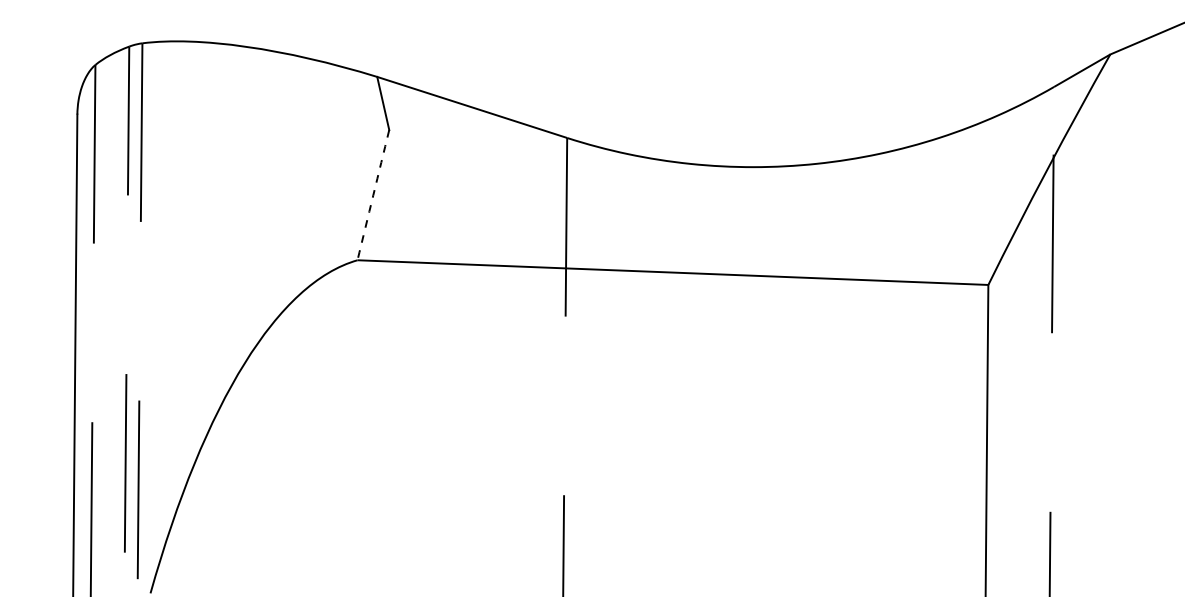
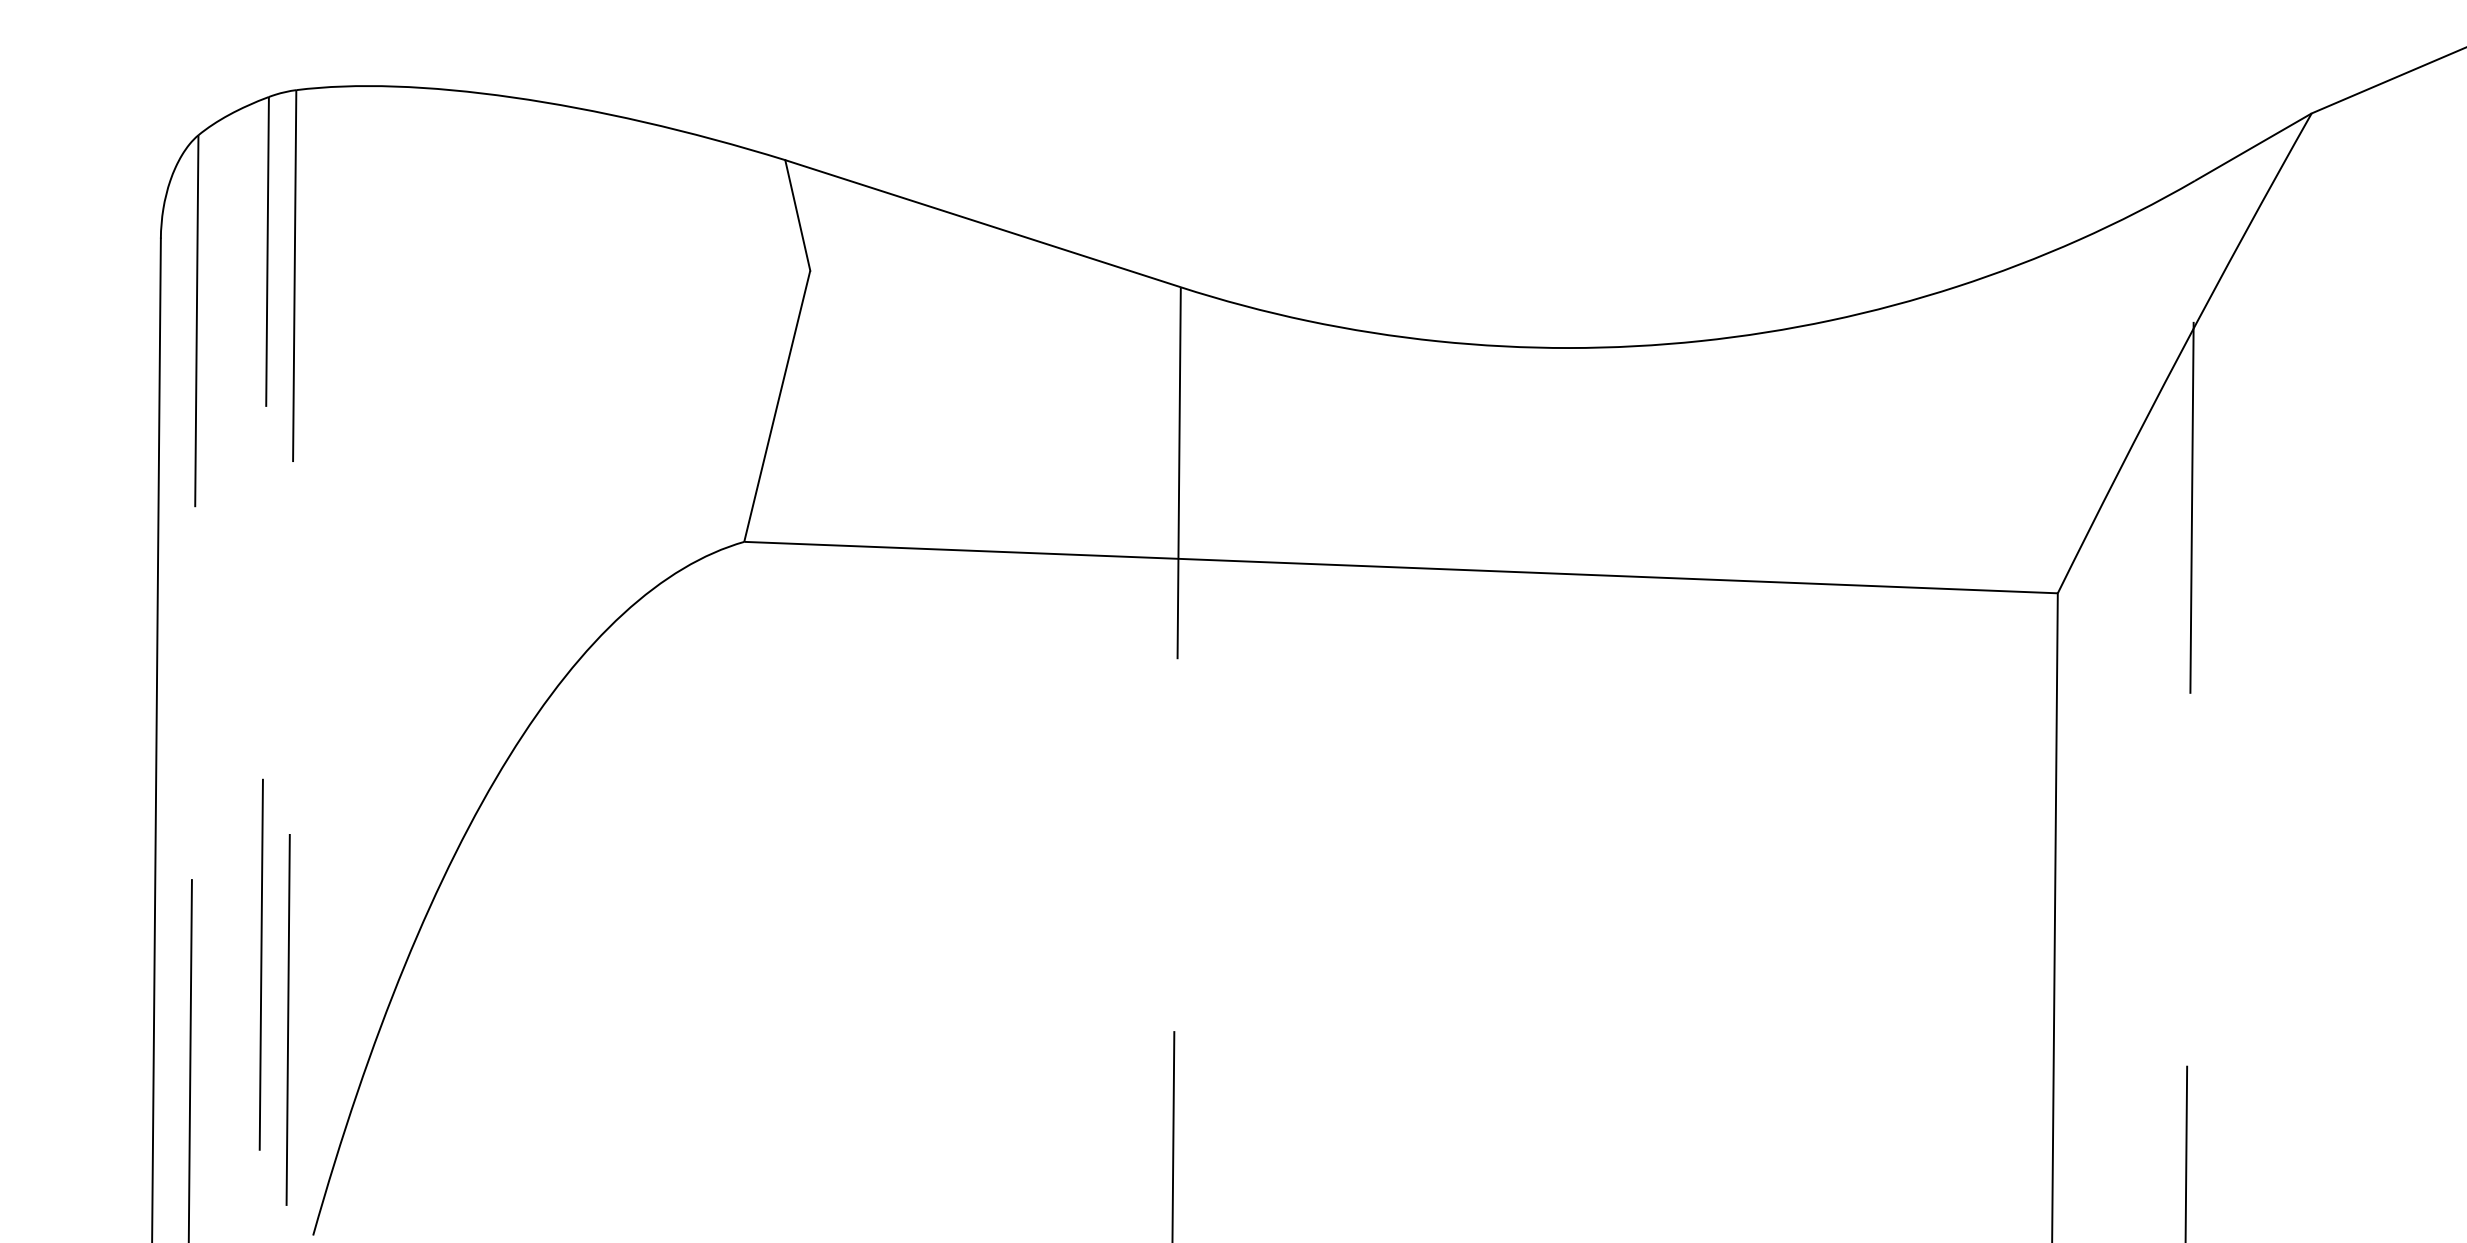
arc: (373, 195) -> (777, 407), dashed -> solid

